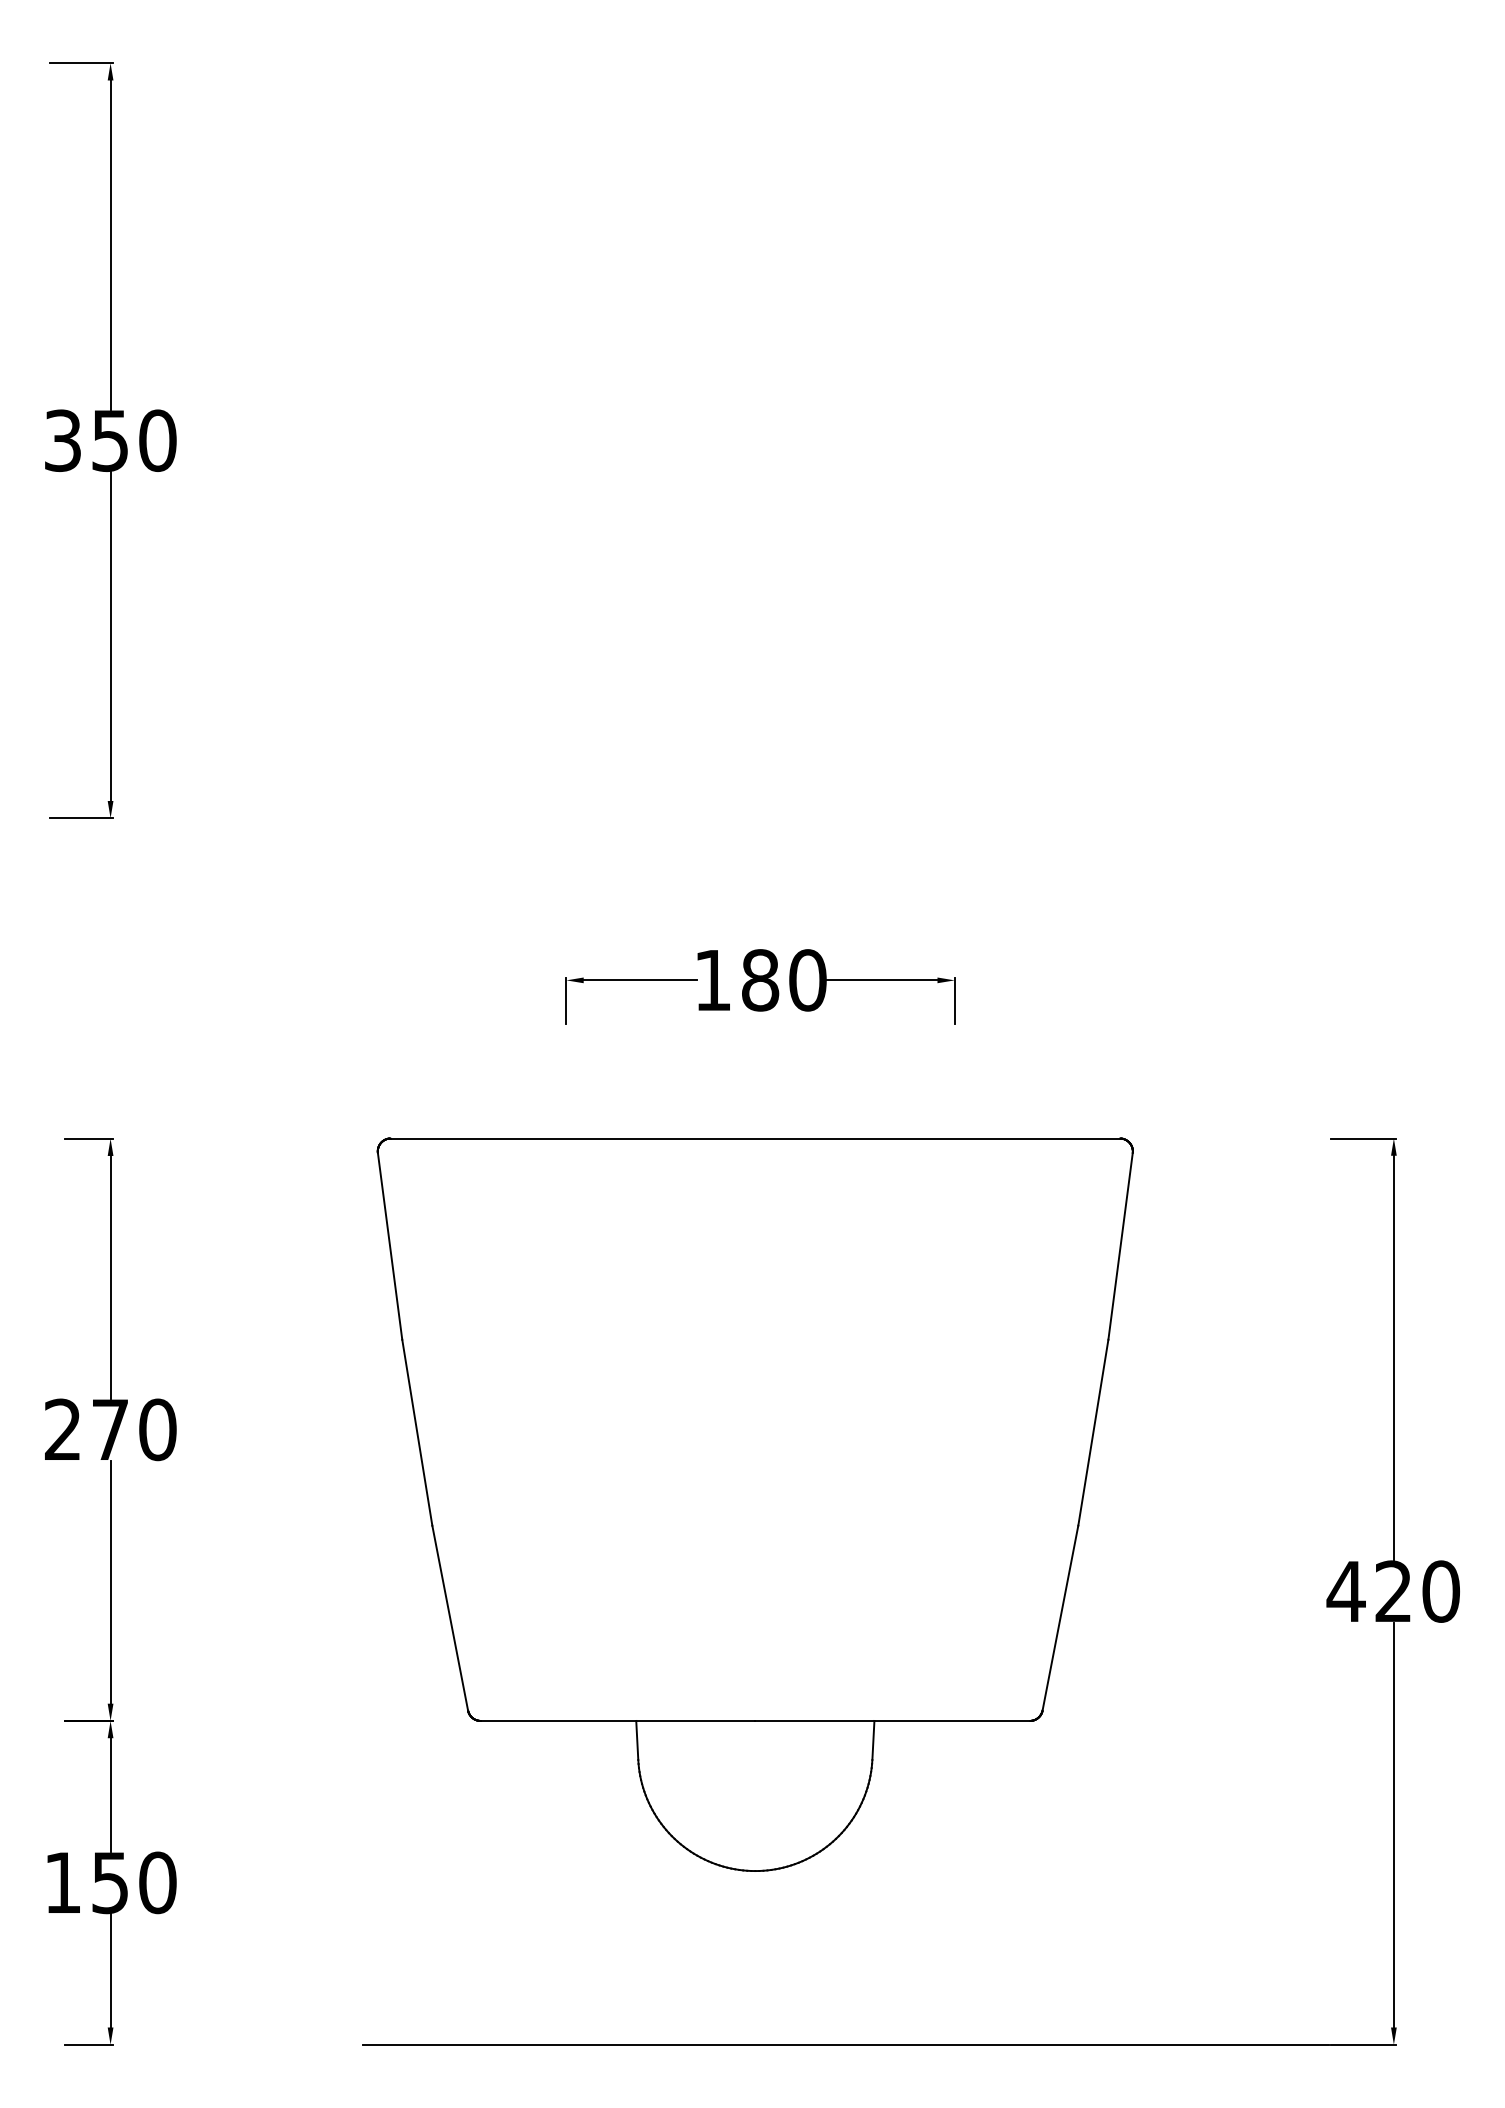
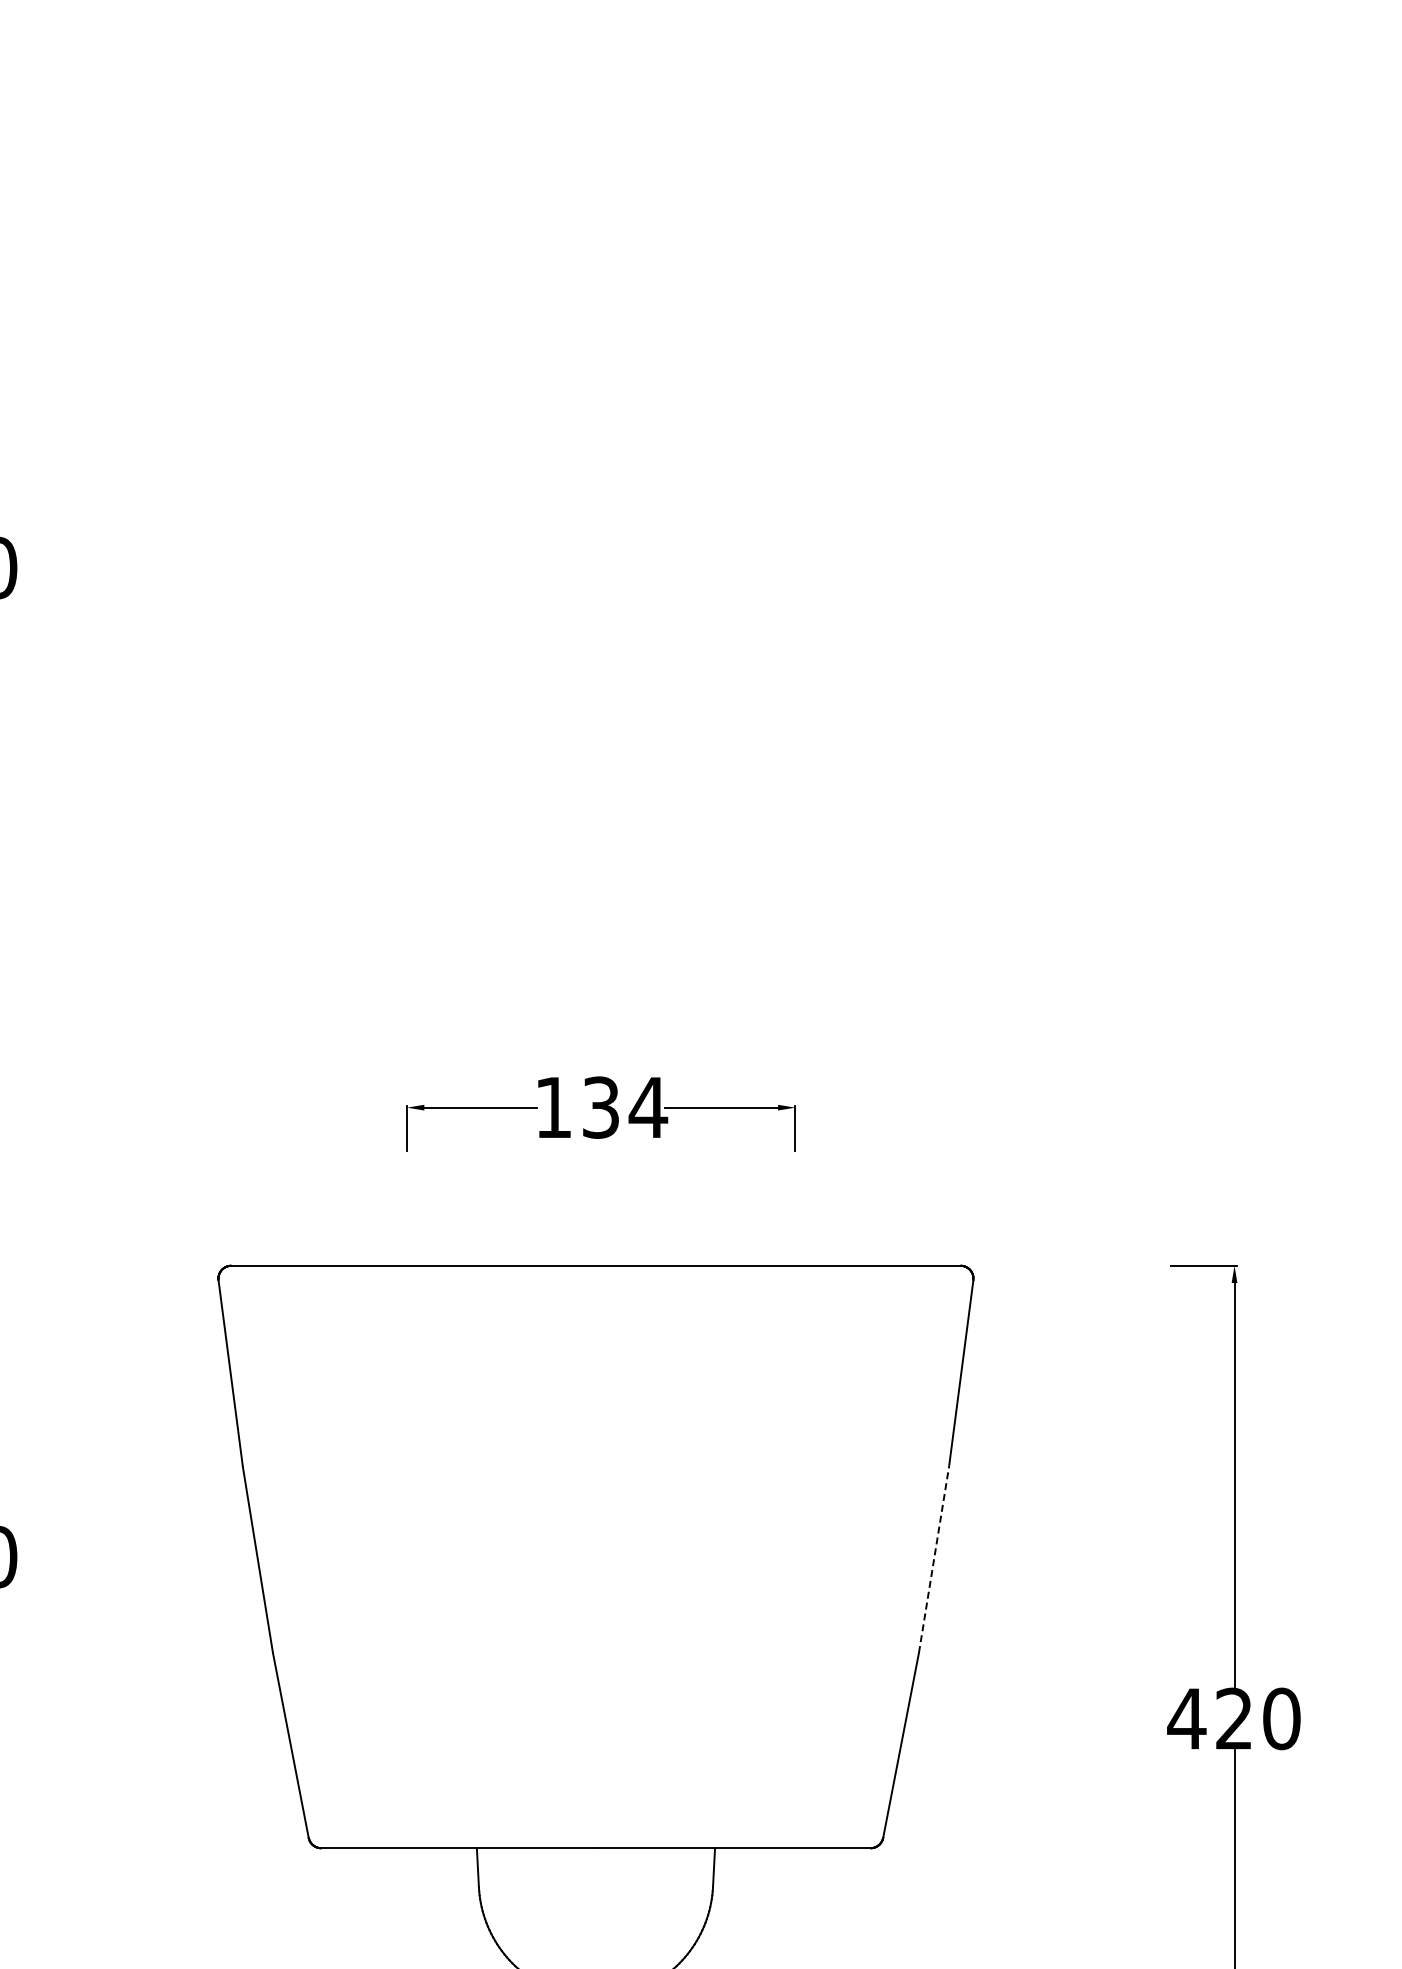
text: (784, 980) -> (625, 1107), 180 -> 134
line: (1093, 1432) -> (934, 1559), solid -> dashed

